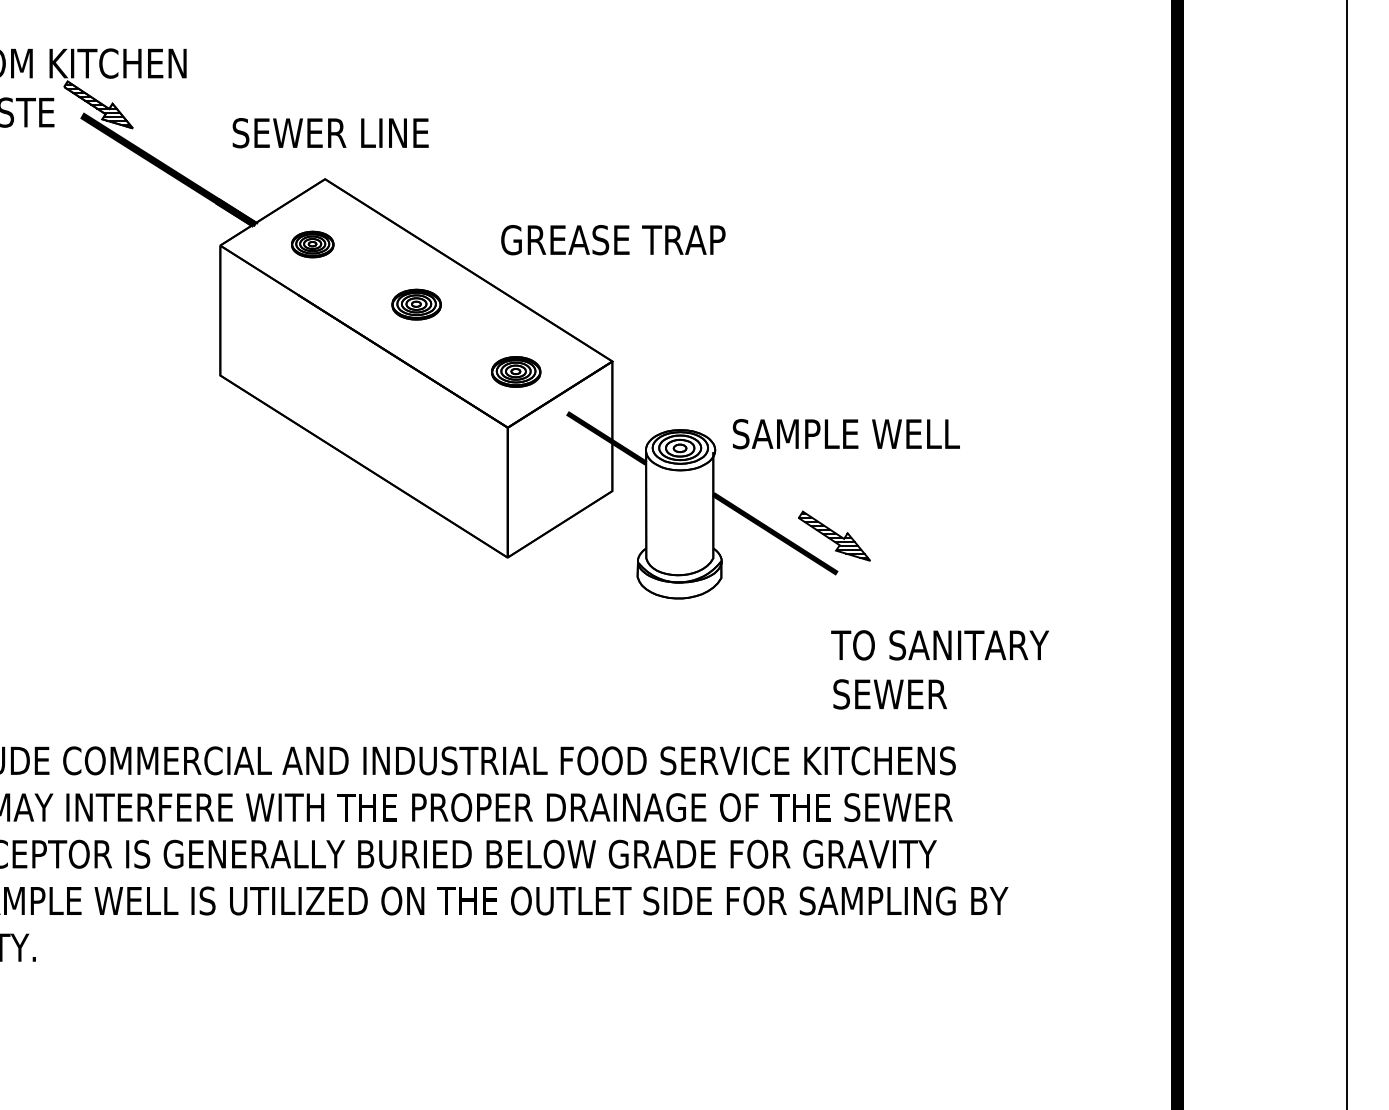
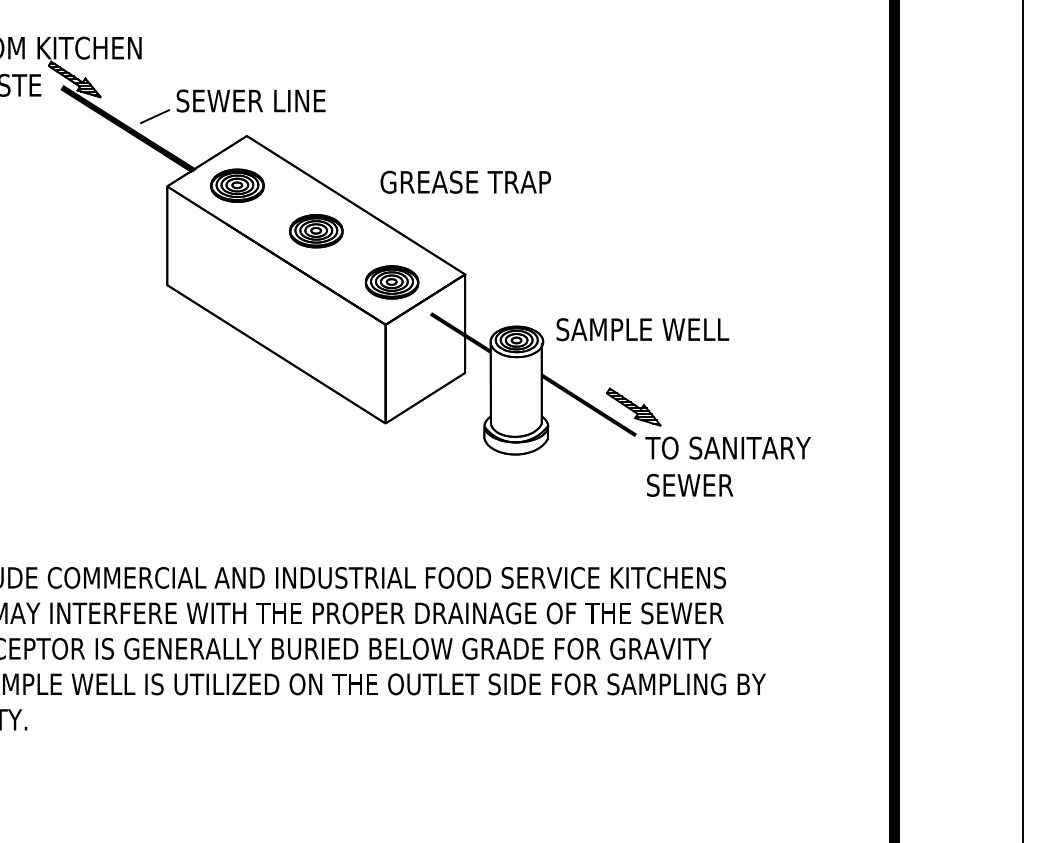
line: (203, 153) -> (154, 116), added
part: (312, 244) -> (237, 185), size x1.67
part: (416, 304) -> (316, 231), size x1.43
part: (515, 372) -> (391, 282), size x1.43
text: (939, 669) -> (727, 466), moved

